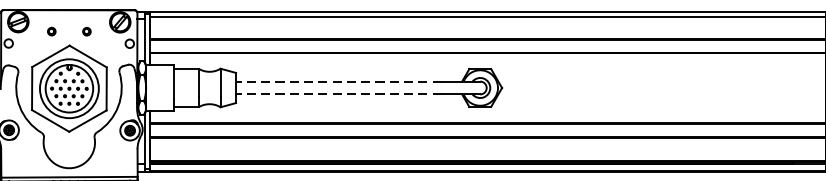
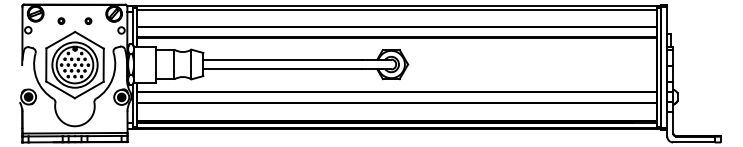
line: (337, 81) -> (281, 59), dashed -> solid
line: (337, 94) -> (281, 69), dashed -> solid

